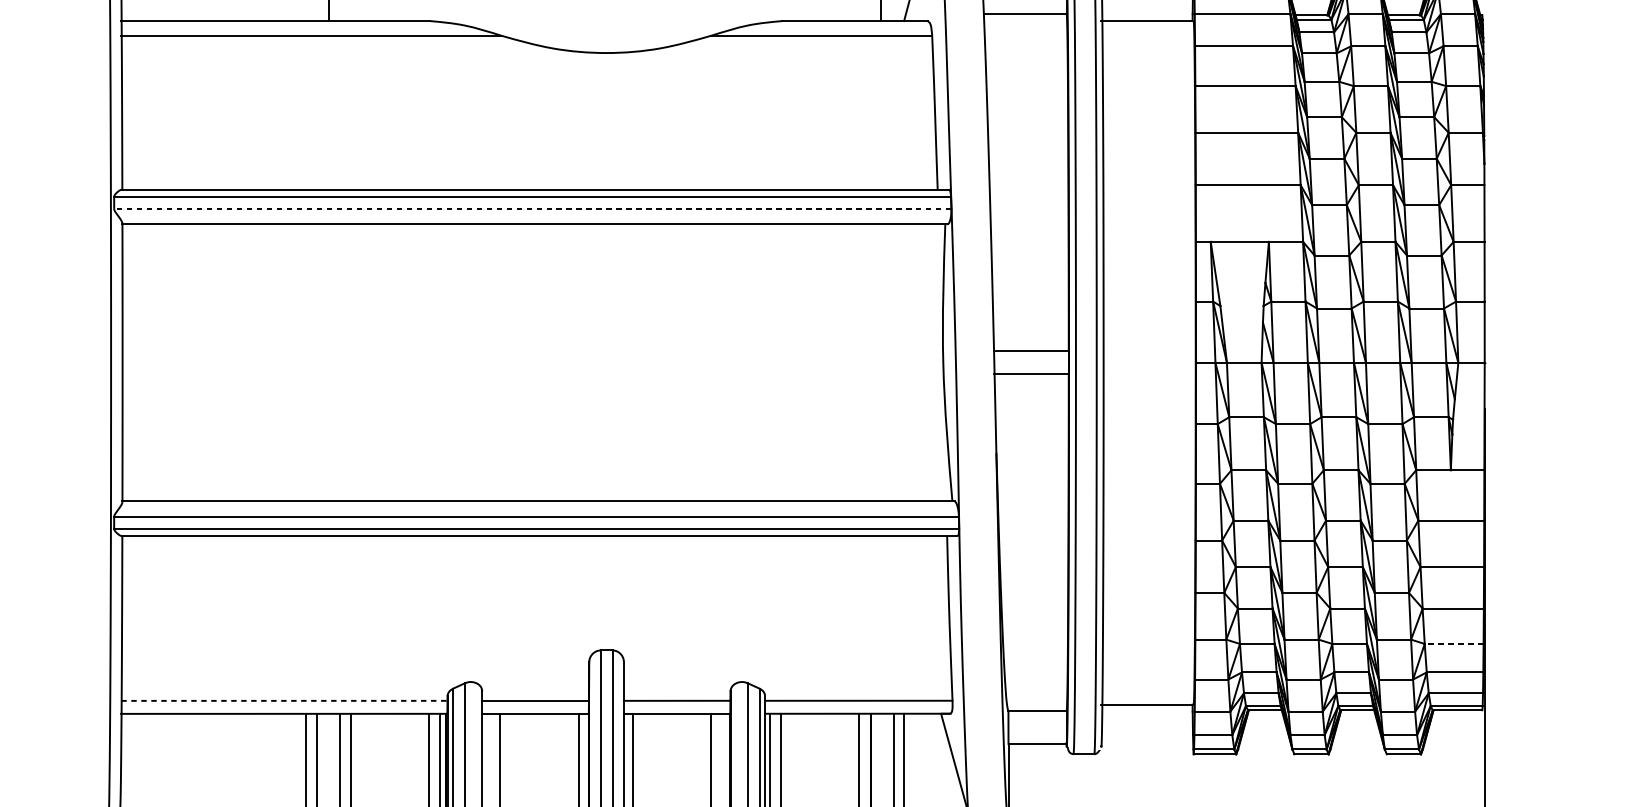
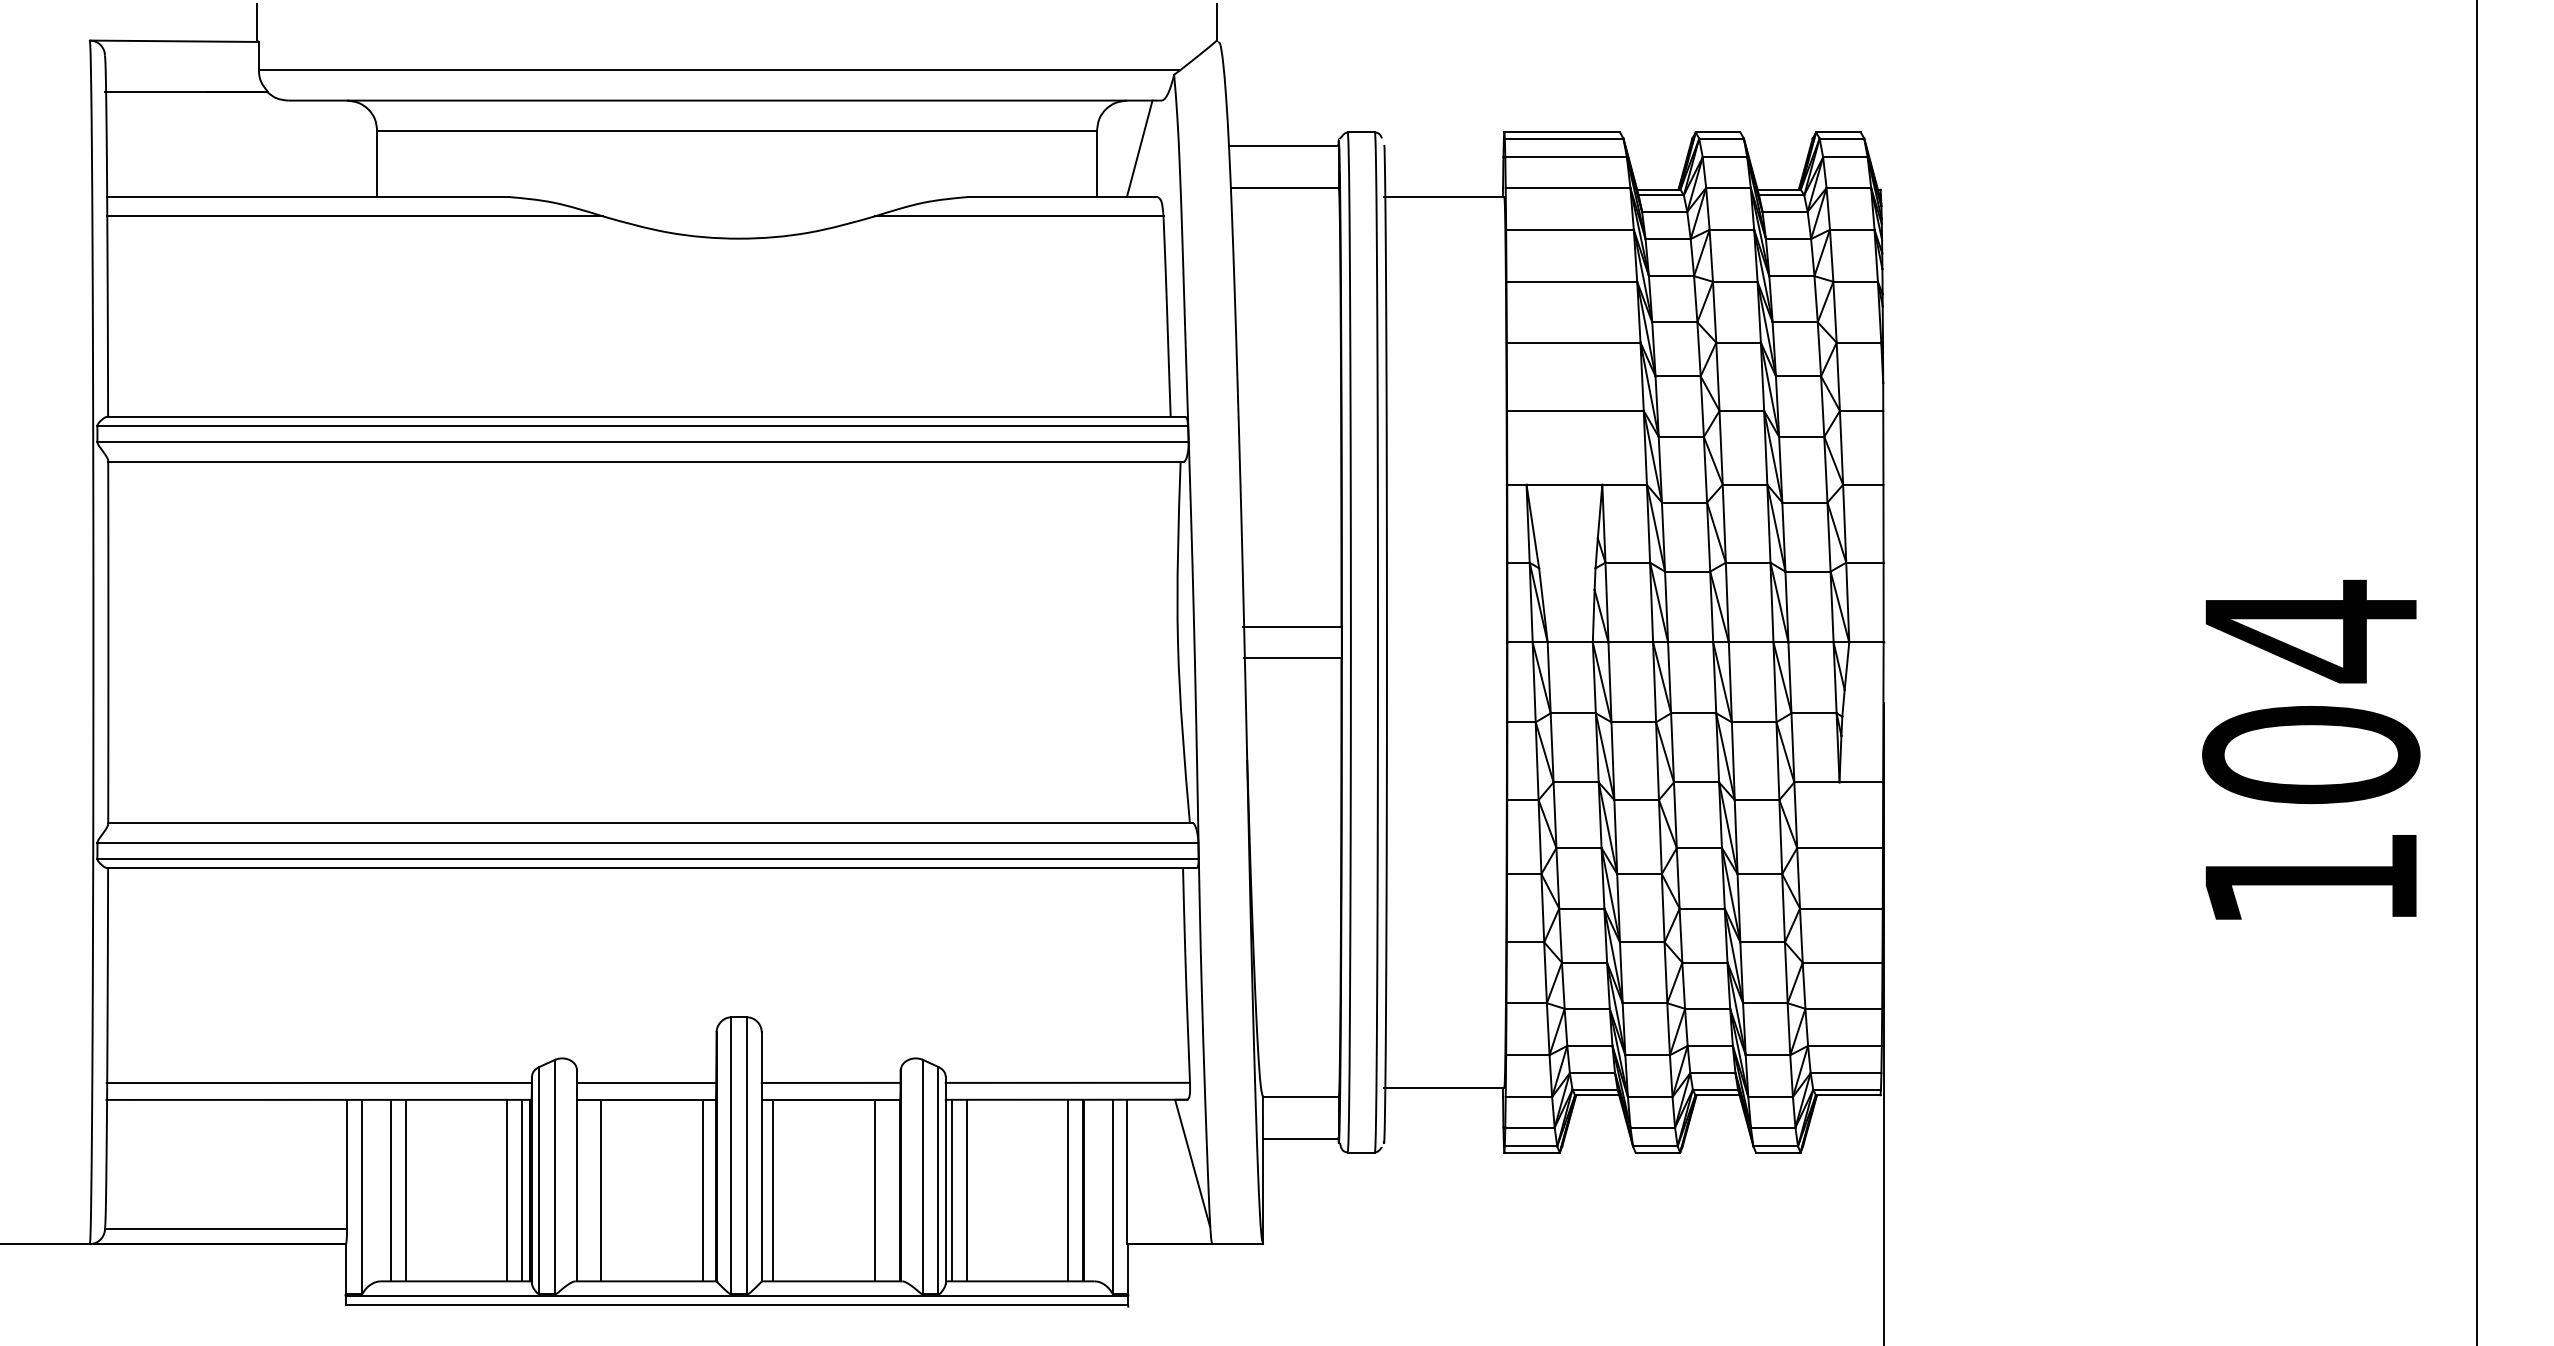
line: (533, 208) -> (643, 441), dashed -> solid
line: (1453, 643) -> (1843, 1008), dashed -> solid
line: (284, 700) -> (319, 1082), dashed -> solid

